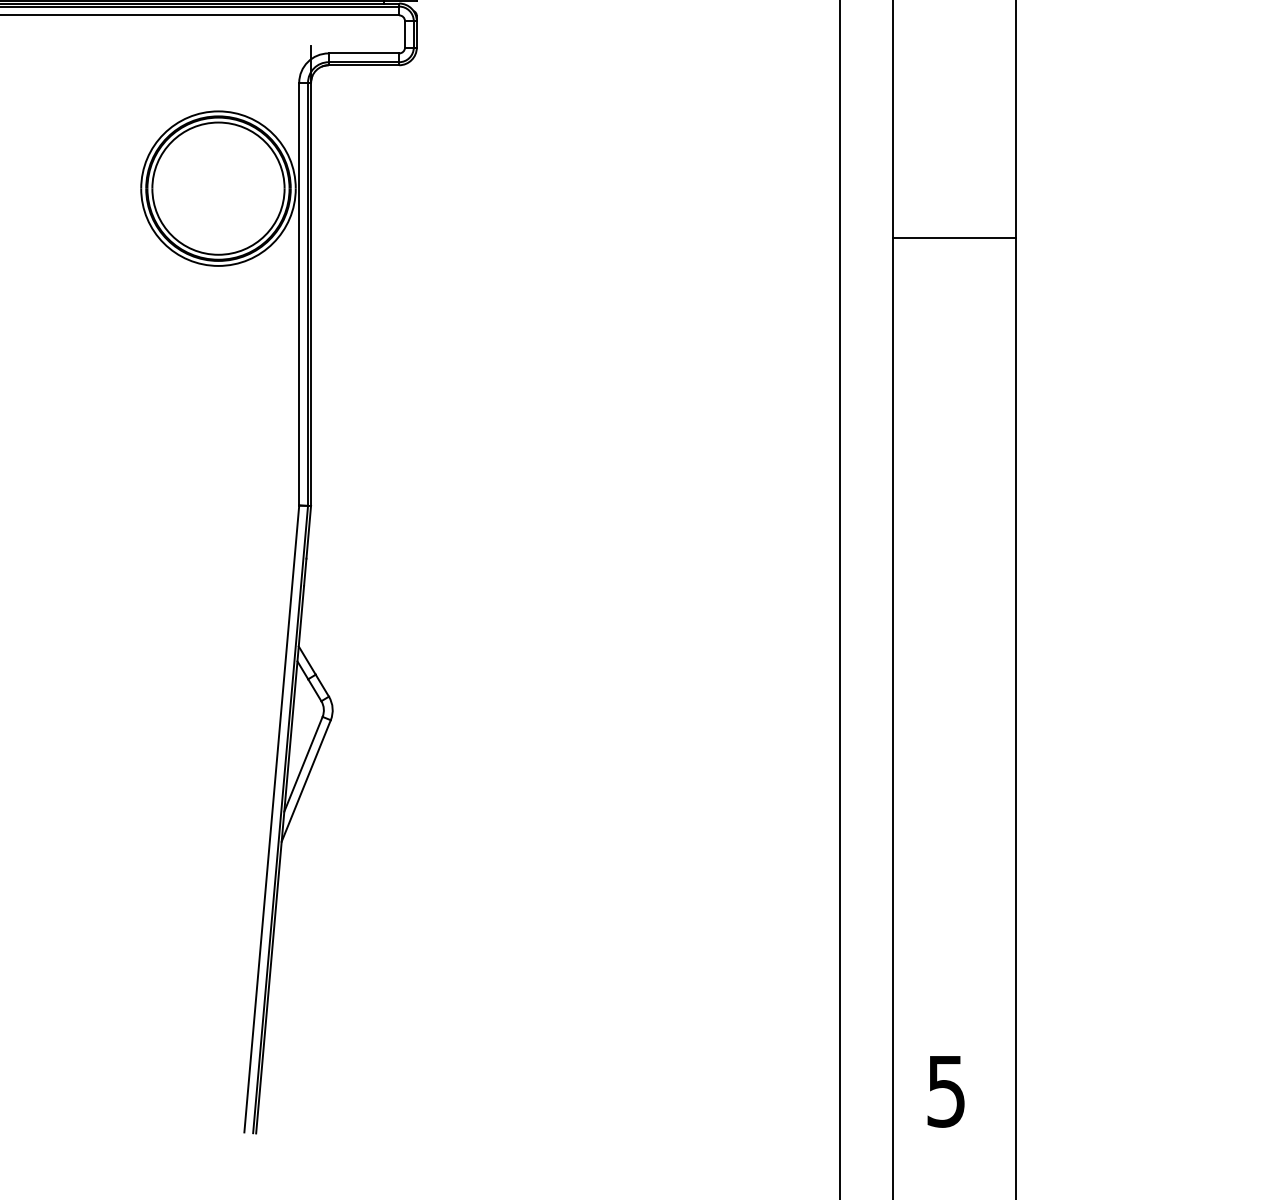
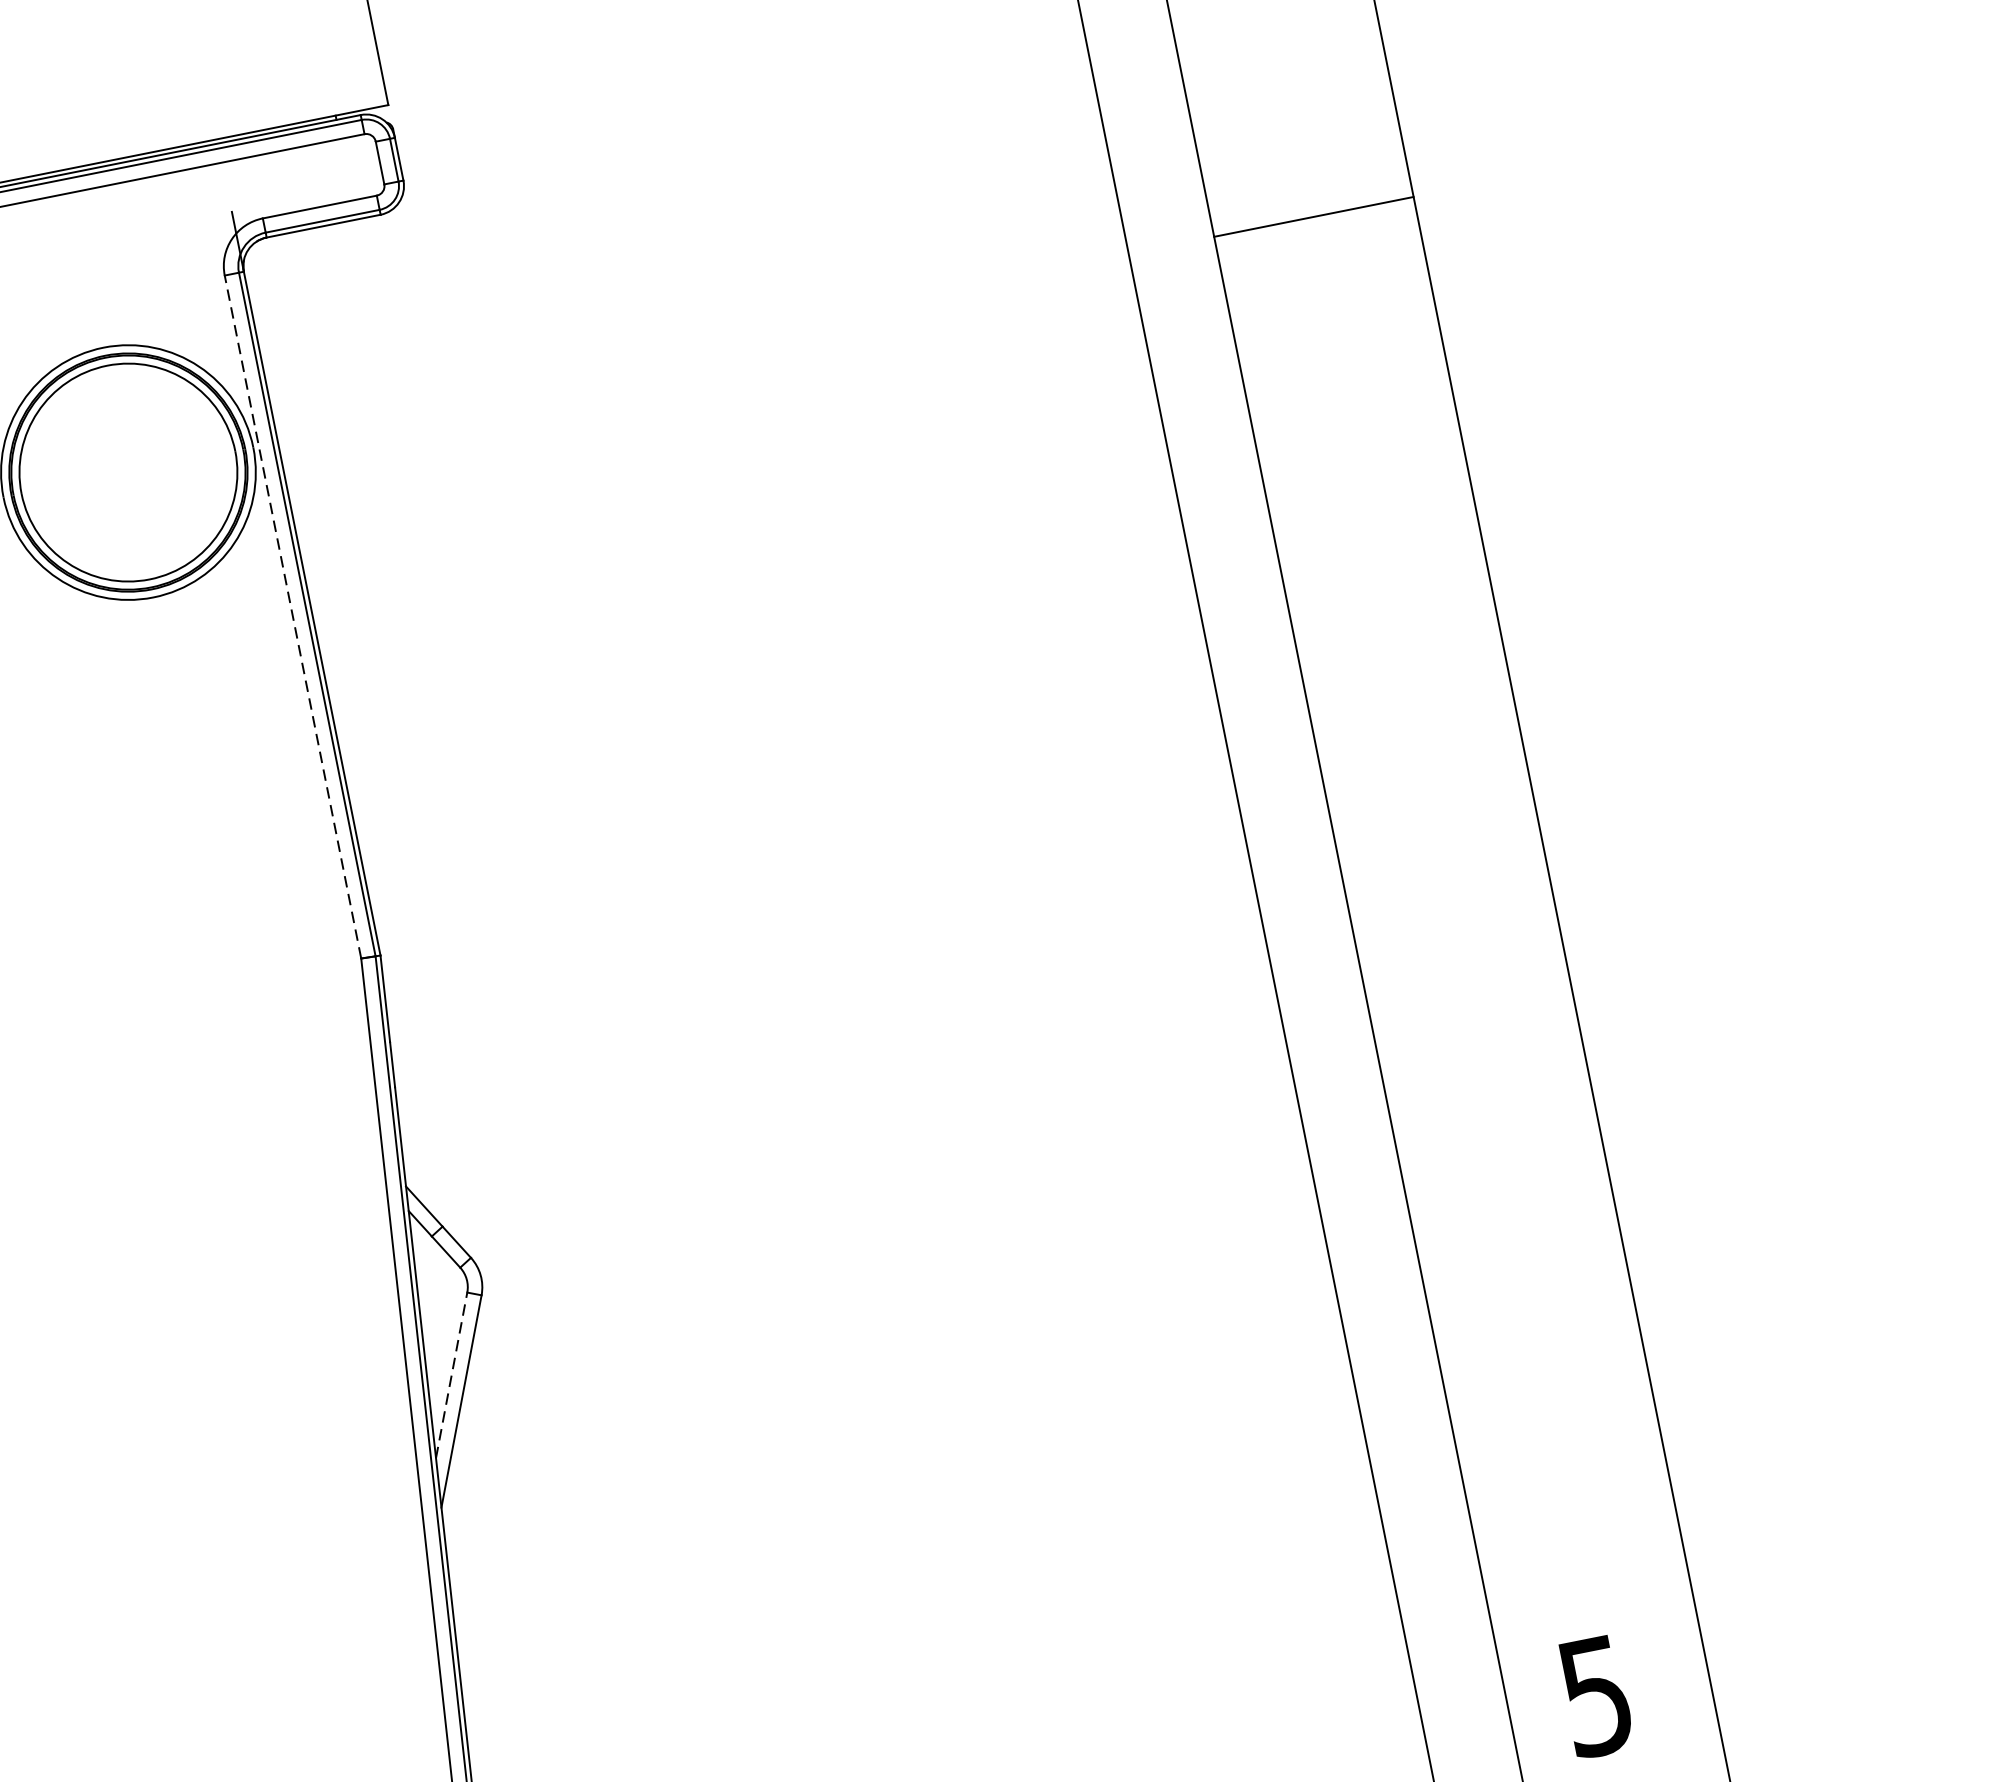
line: (953, 238) -> (1312, 217), moved
line: (299, 293) -> (293, 615), solid -> dashed
line: (303, 763) -> (451, 1374), solid -> dashed

